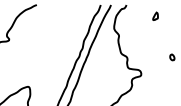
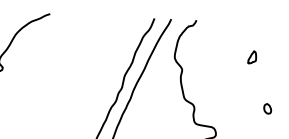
part: (155, 15) -> (252, 55), moved

